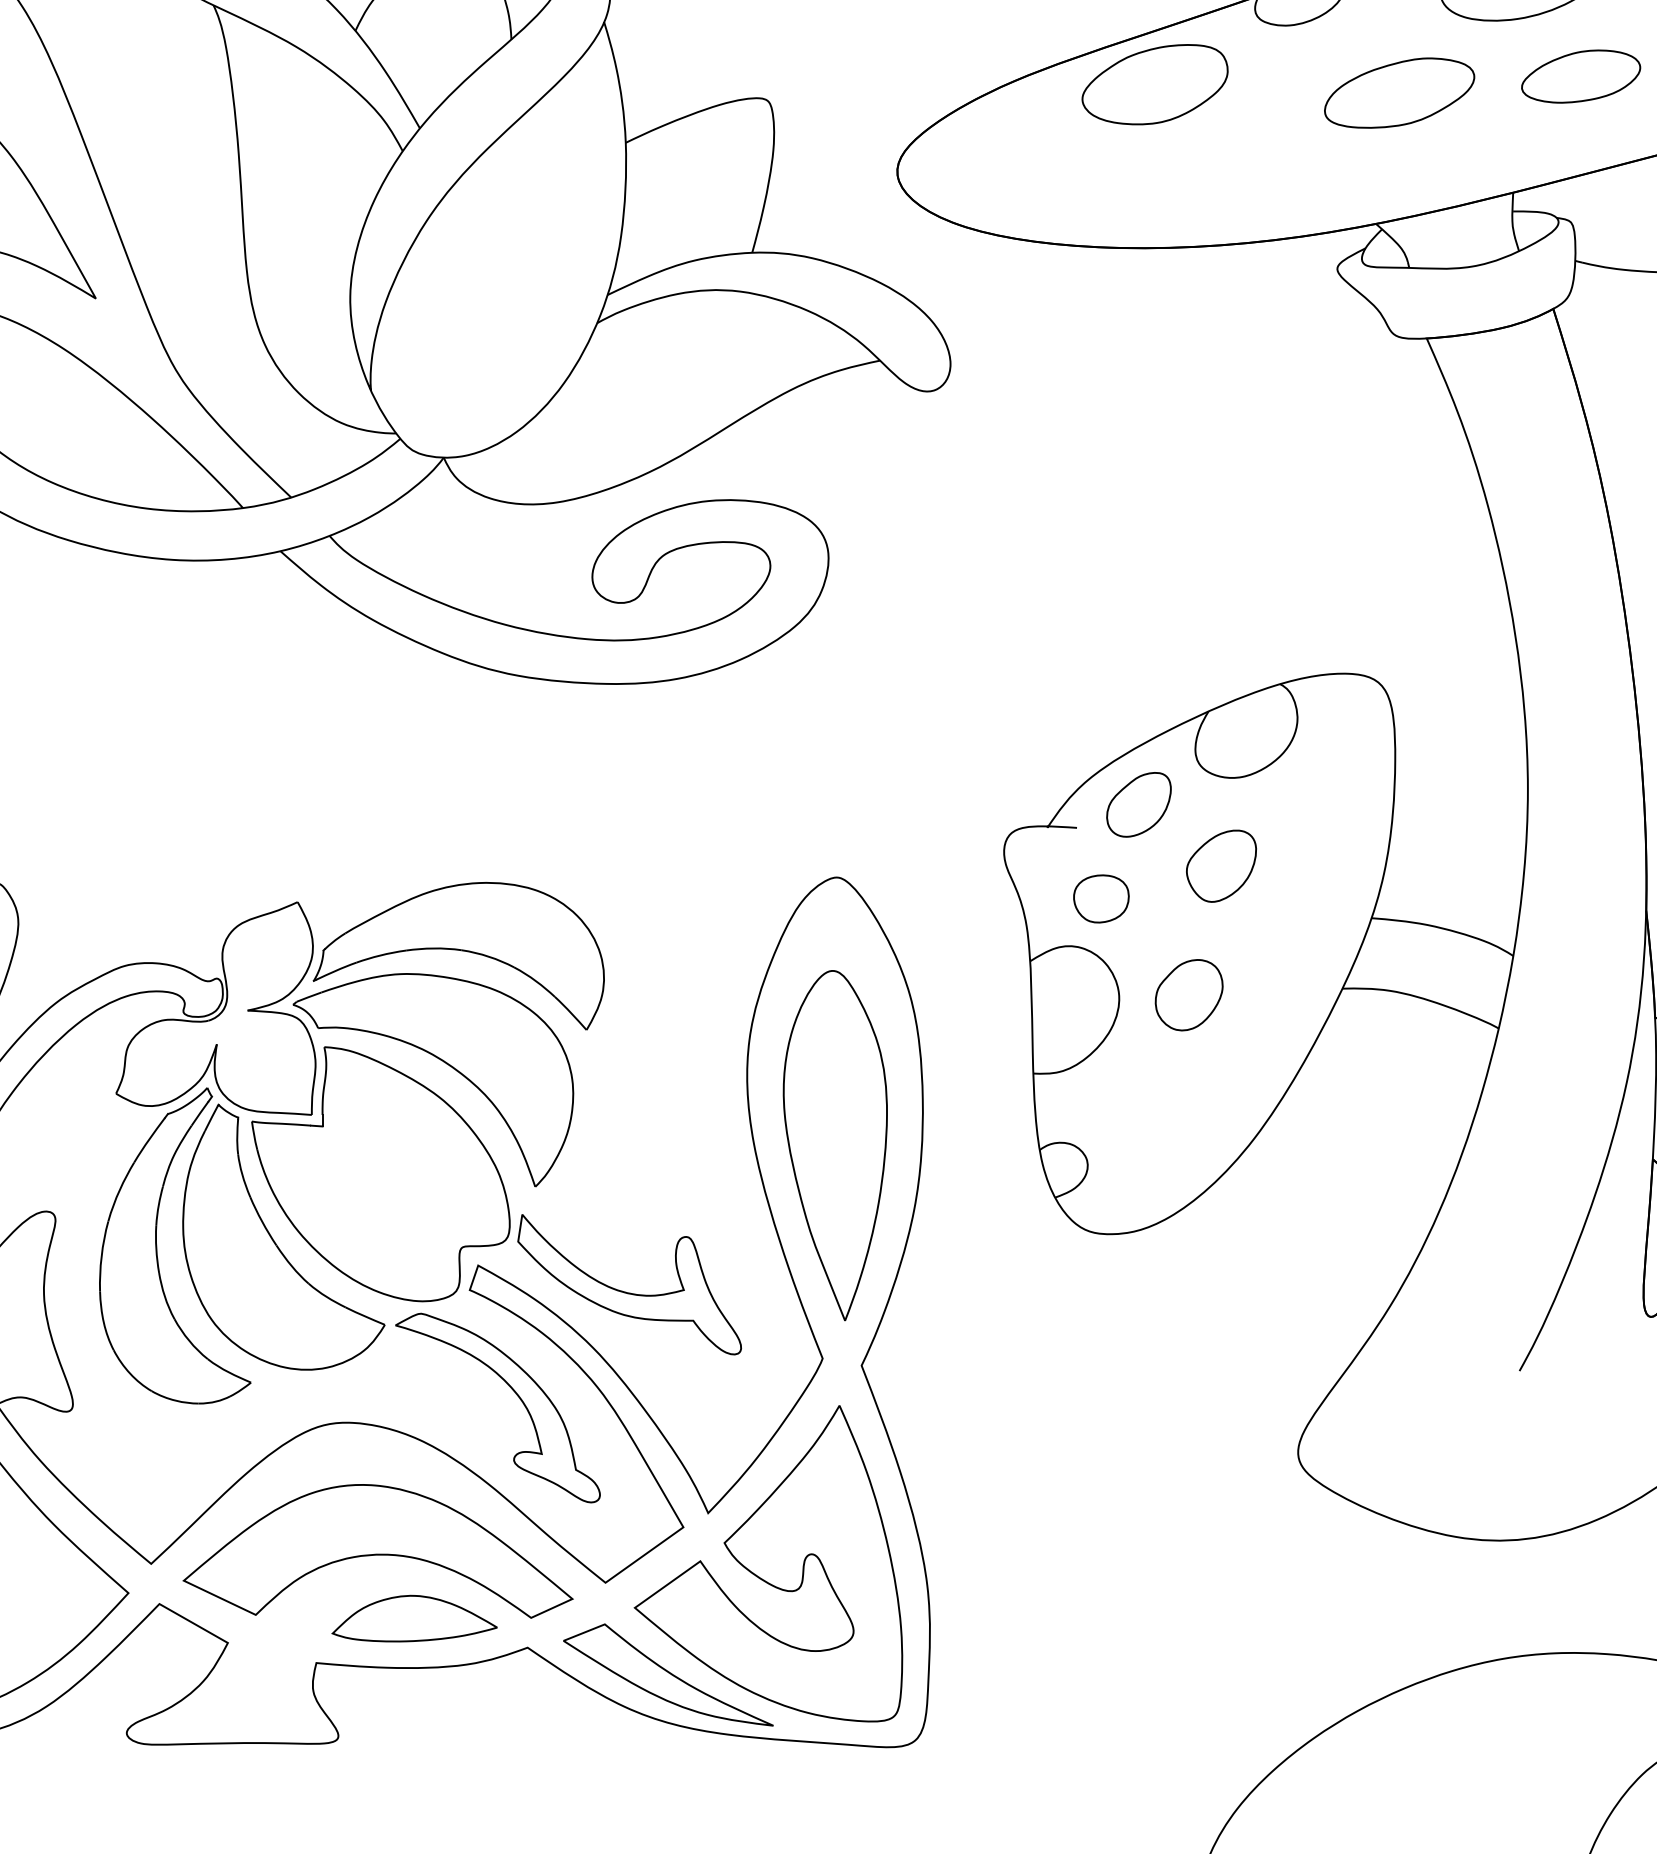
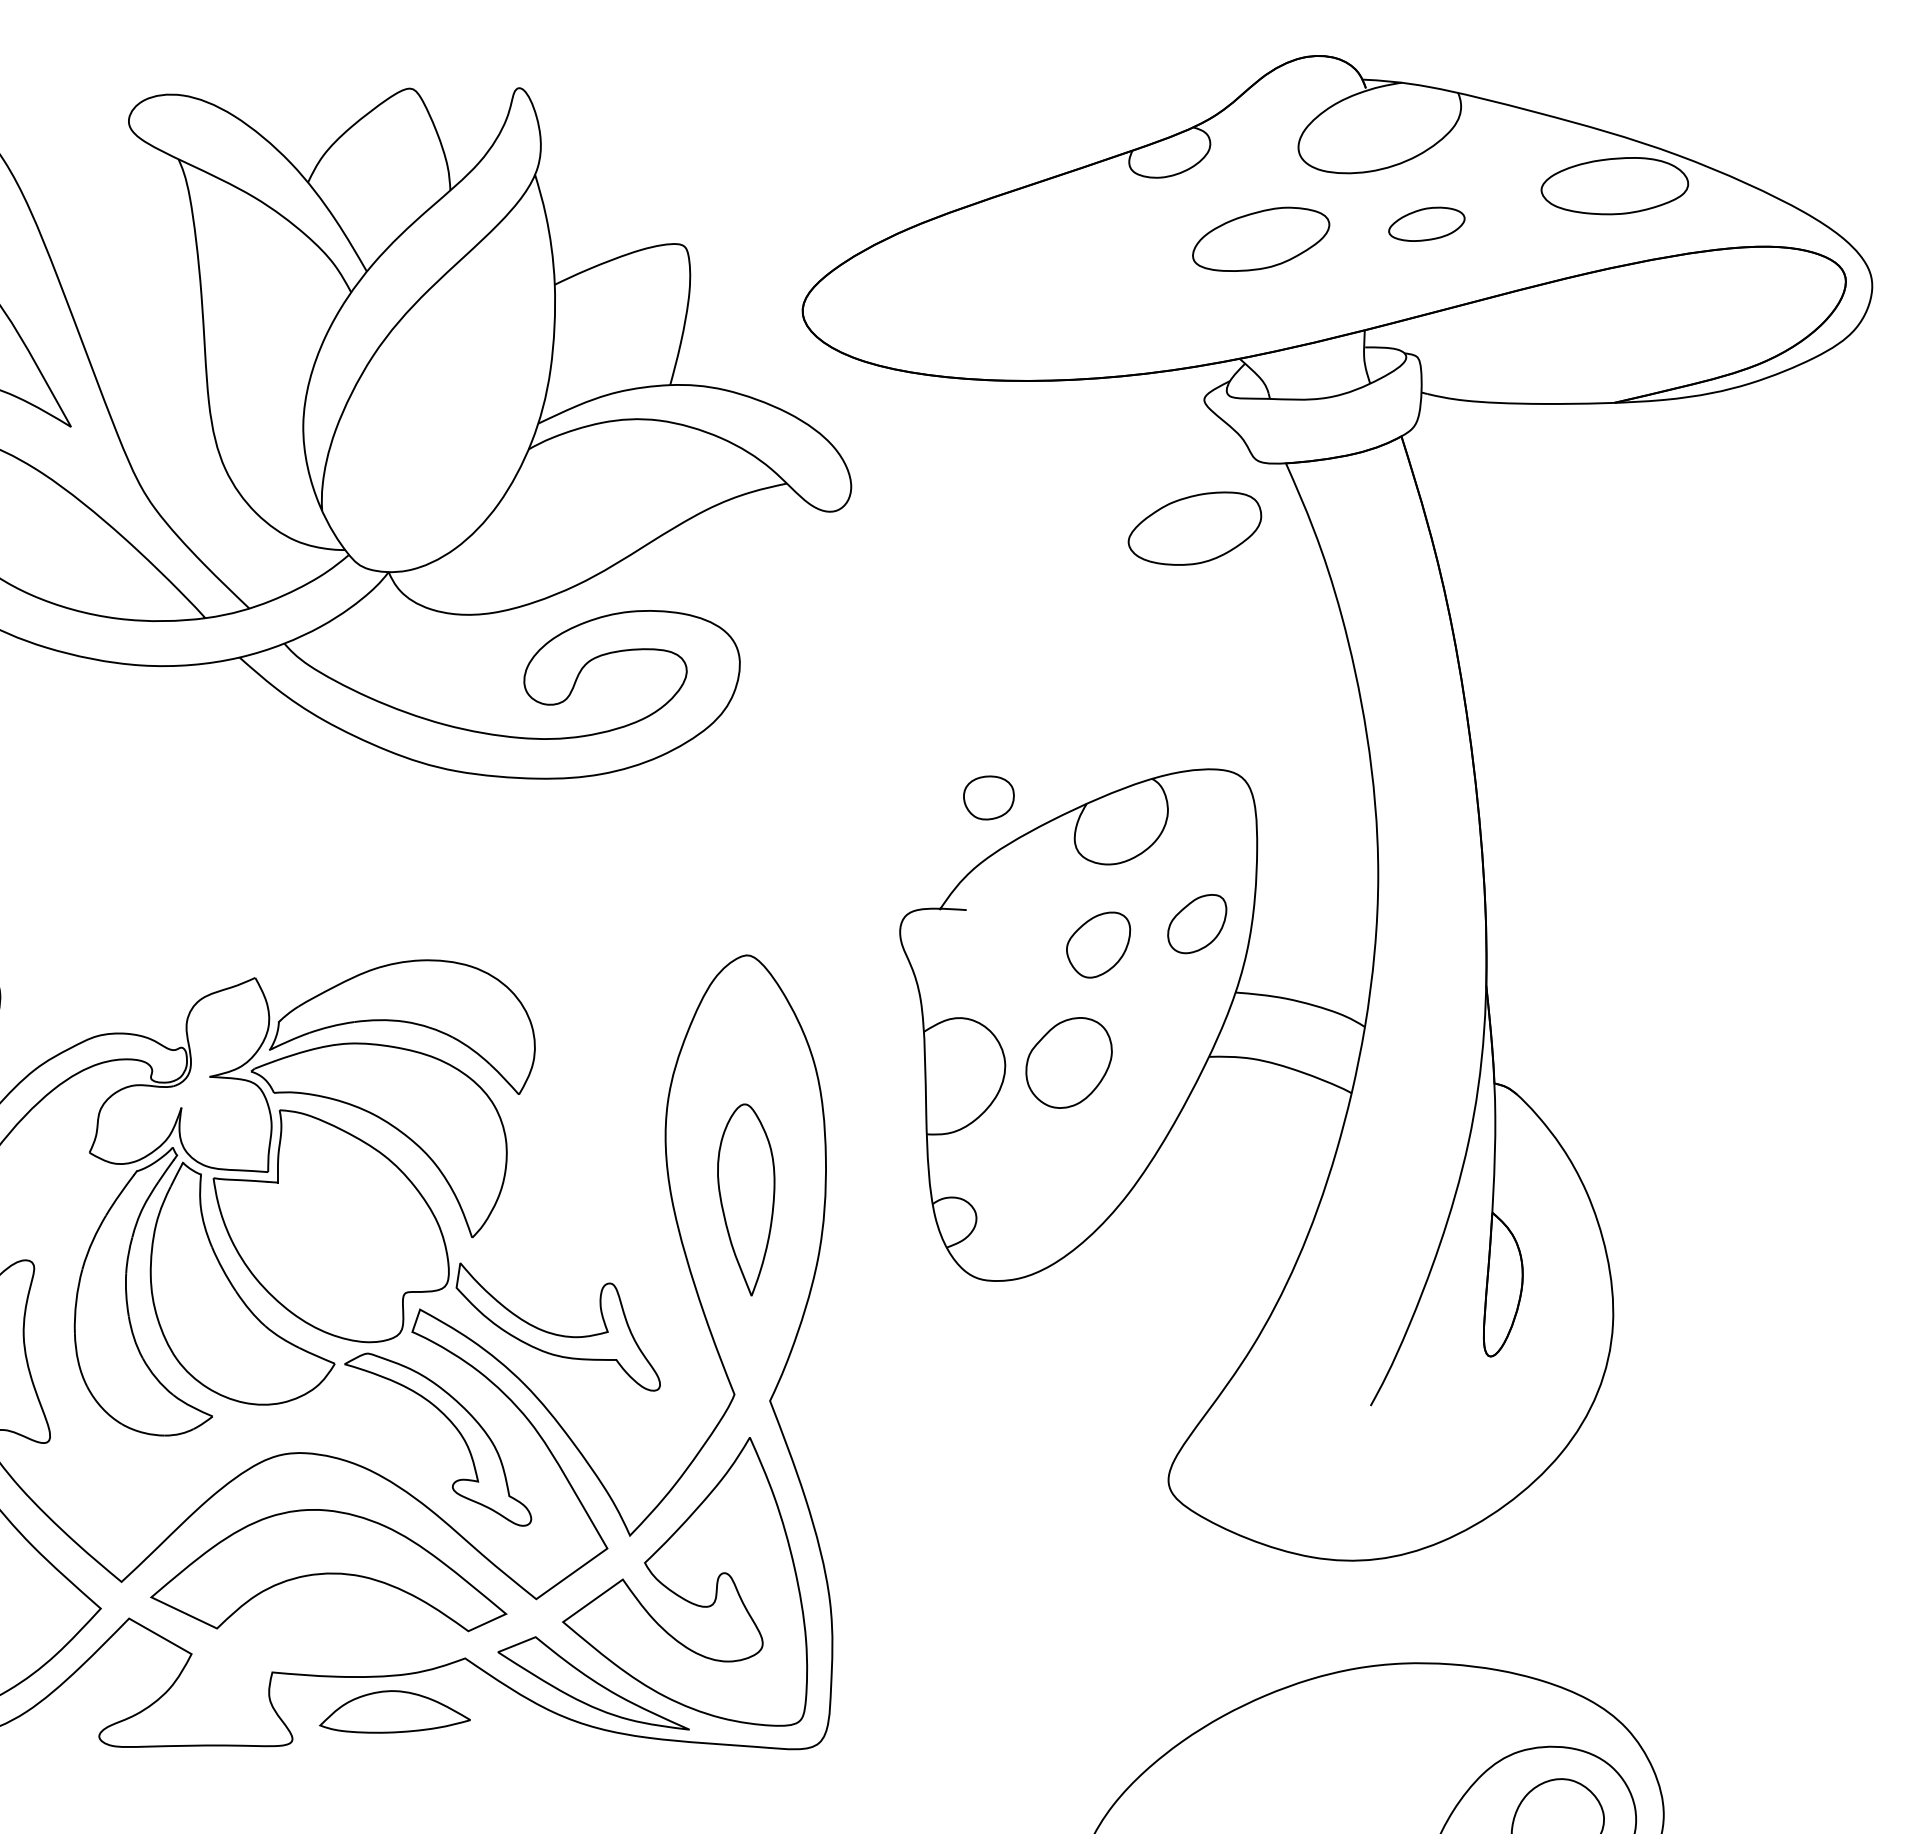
part: (1580, 76) -> (1426, 224), size x0.7
part: (1154, 84) -> (1194, 528), moved
part: (1139, 805) -> (1197, 924), moved
part: (1100, 898) -> (988, 797), moved
part: (1188, 994) -> (1068, 1062), size x1.4
part: (835, 1144) -> (746, 1199), size x0.6
part: (414, 1618) -> (394, 1711), moved

